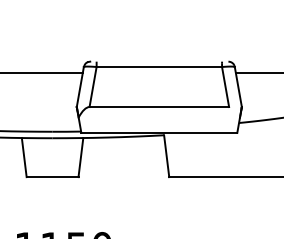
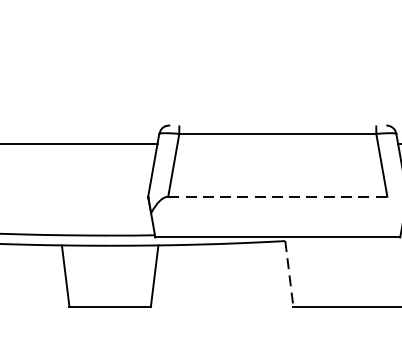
line: (159, 107) -> (278, 197), solid -> dashed
line: (166, 156) -> (289, 274), solid -> dashed

